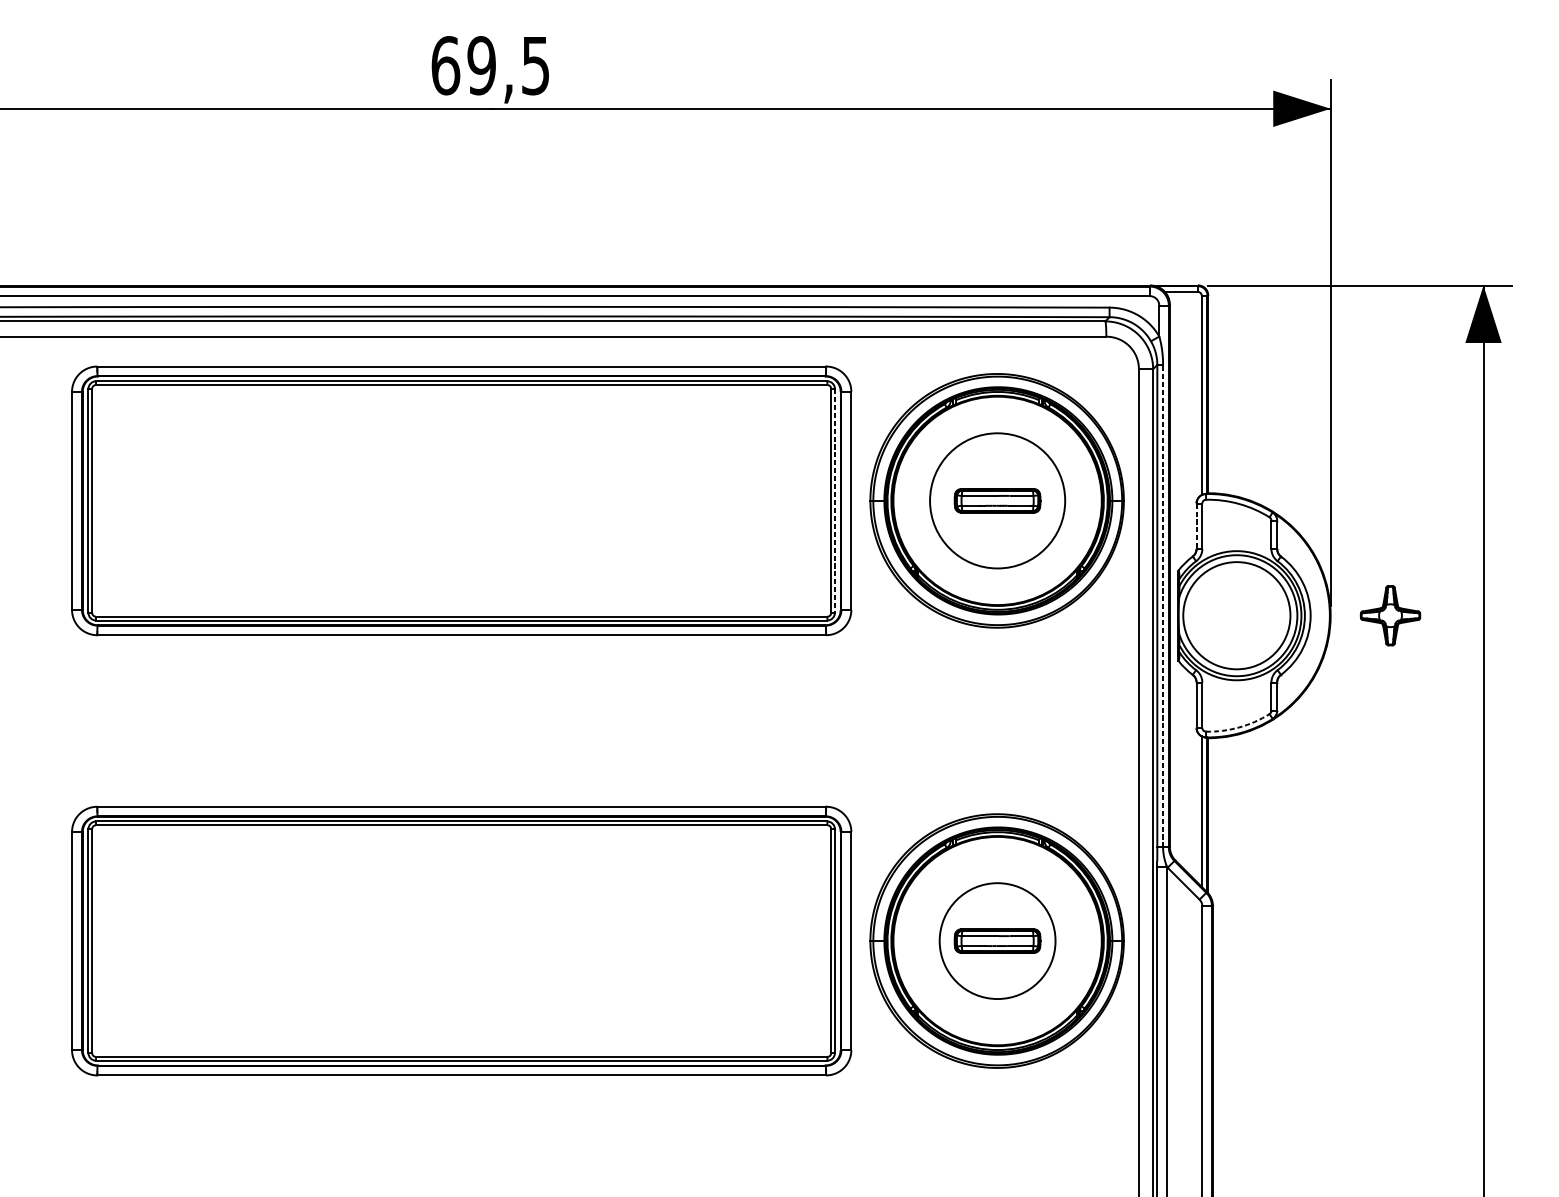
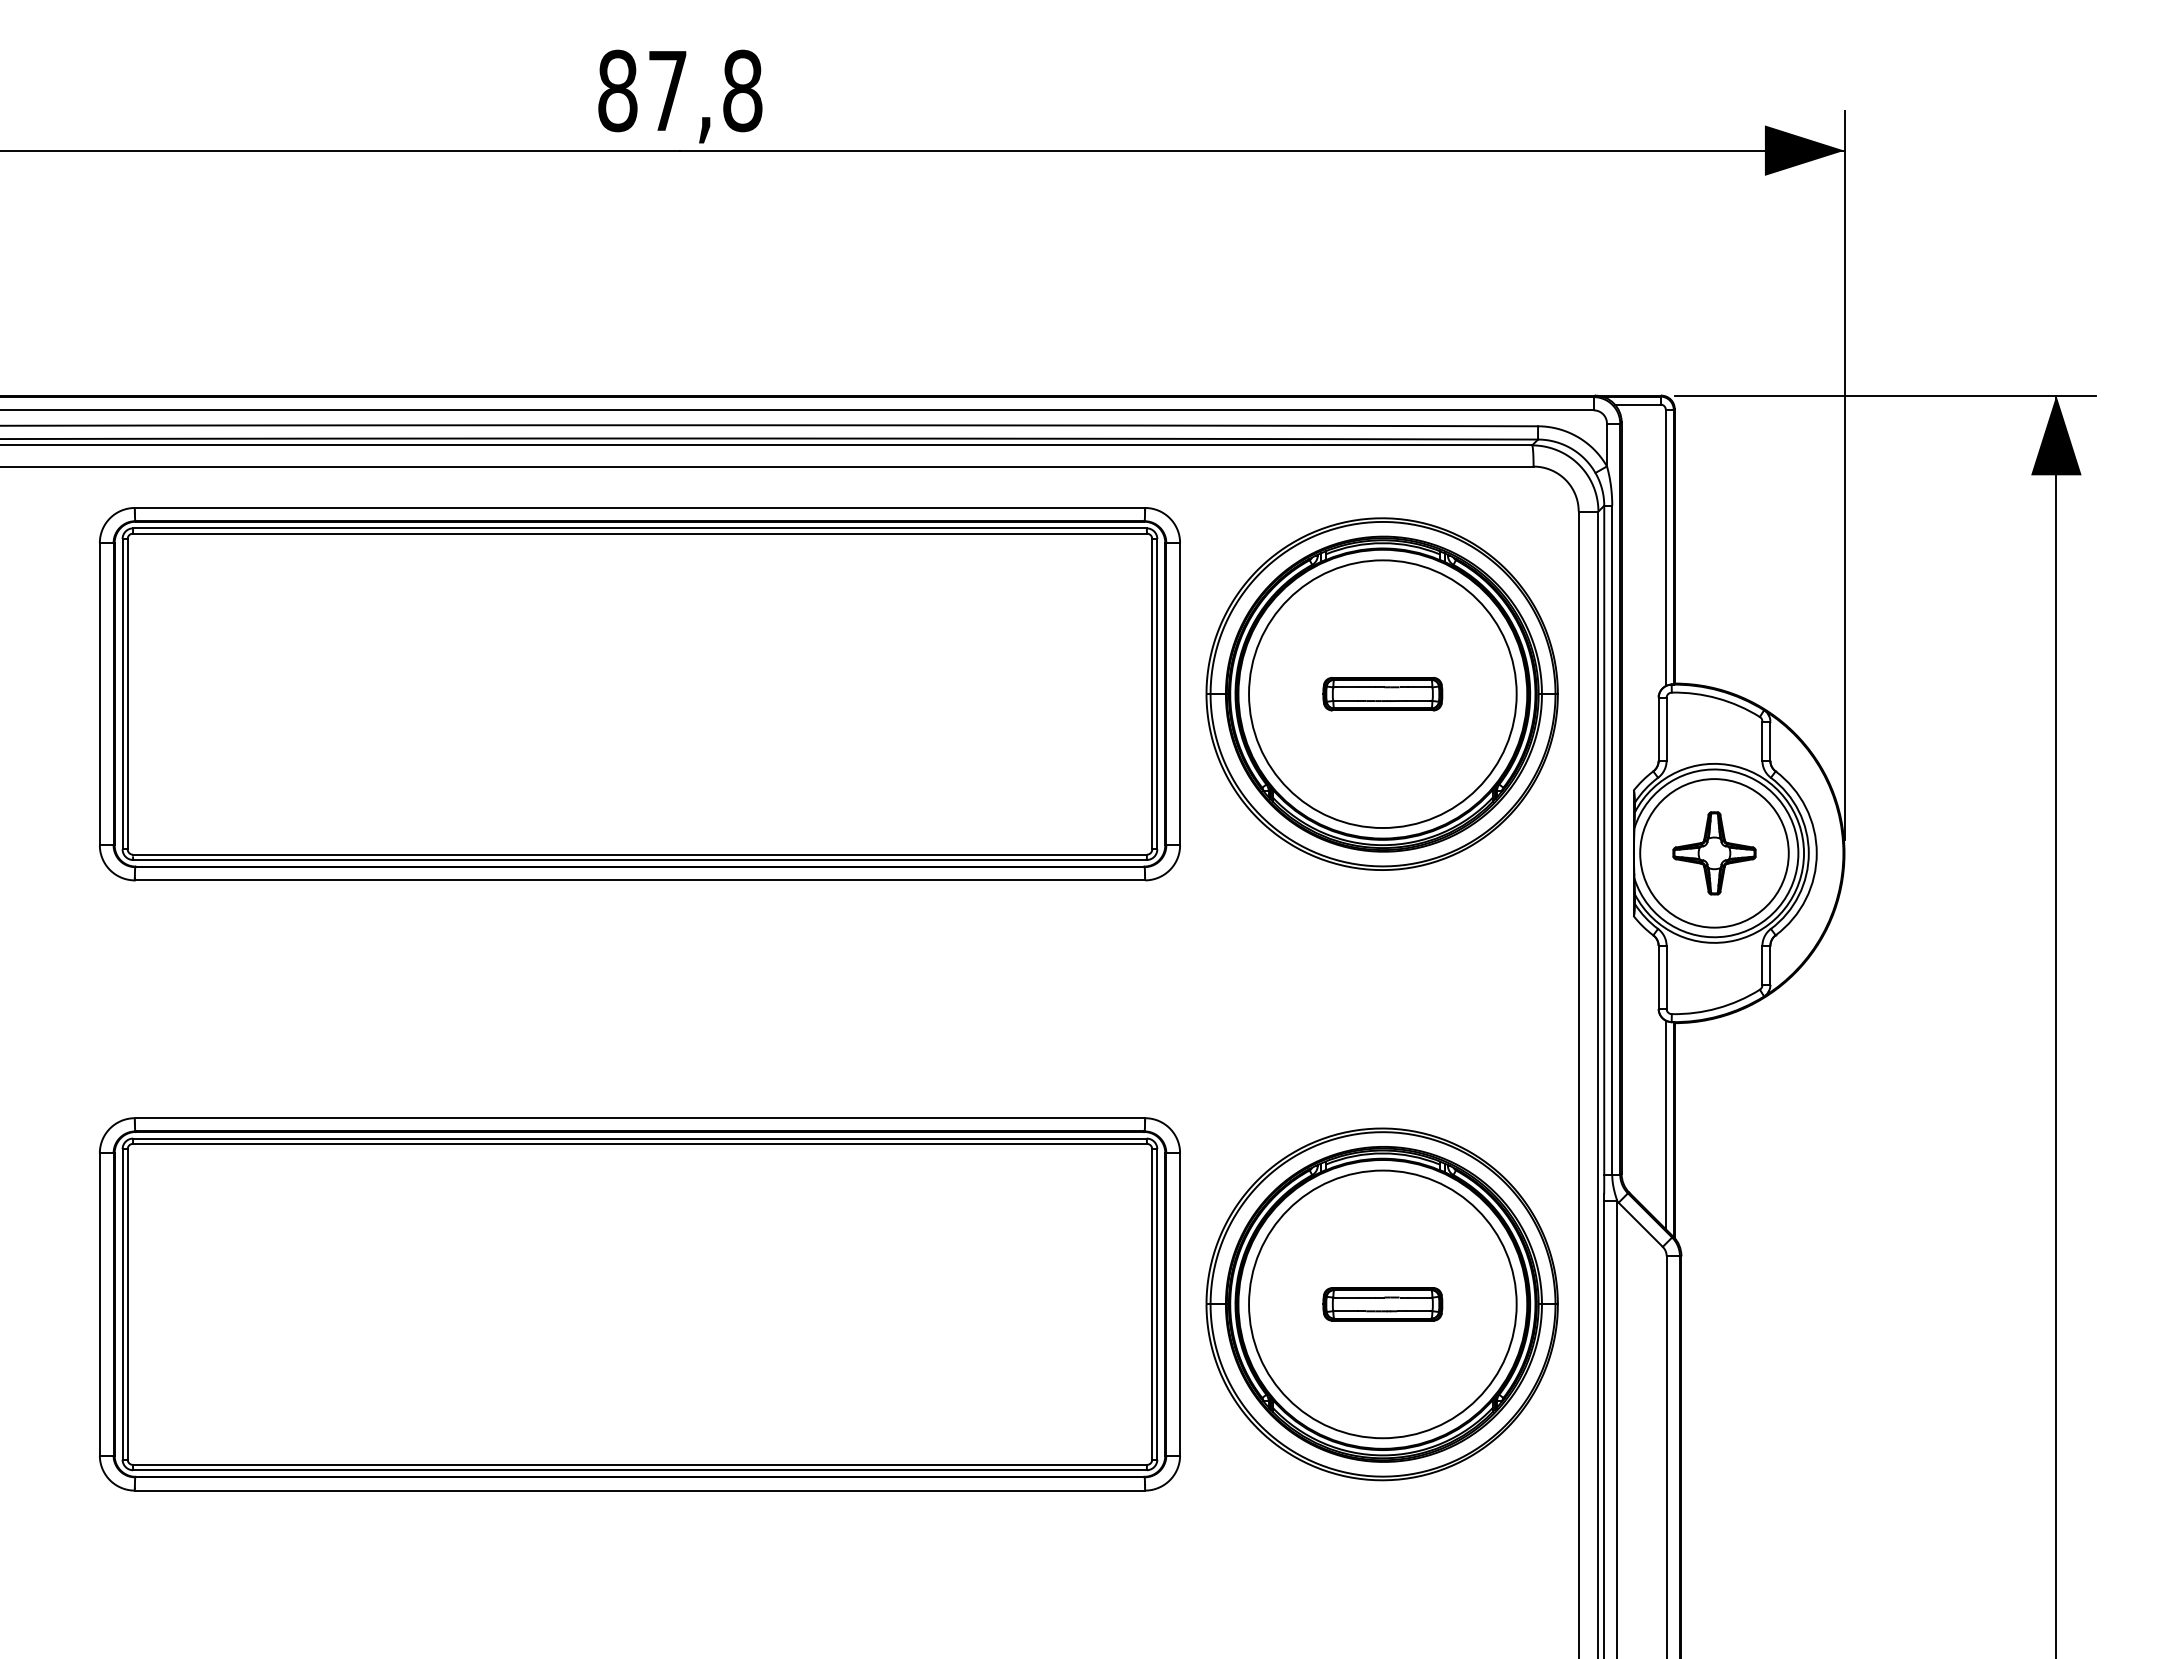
text: (490, 65) -> (680, 90), 69,5 -> 87,8
line: (835, 501) -> (1157, 694), dashed -> solid
circle: (997, 501) -> (1382, 694), size x1.43
line: (1196, 526) -> (1658, 729), dashed -> solid
line: (1163, 605) -> (1612, 839), dashed -> solid
part: (1390, 615) -> (1714, 853), moved
arc: (1239, 727) -> (1717, 1008), dashed -> solid
circle: (997, 941) -> (1382, 1304), size x1.67

